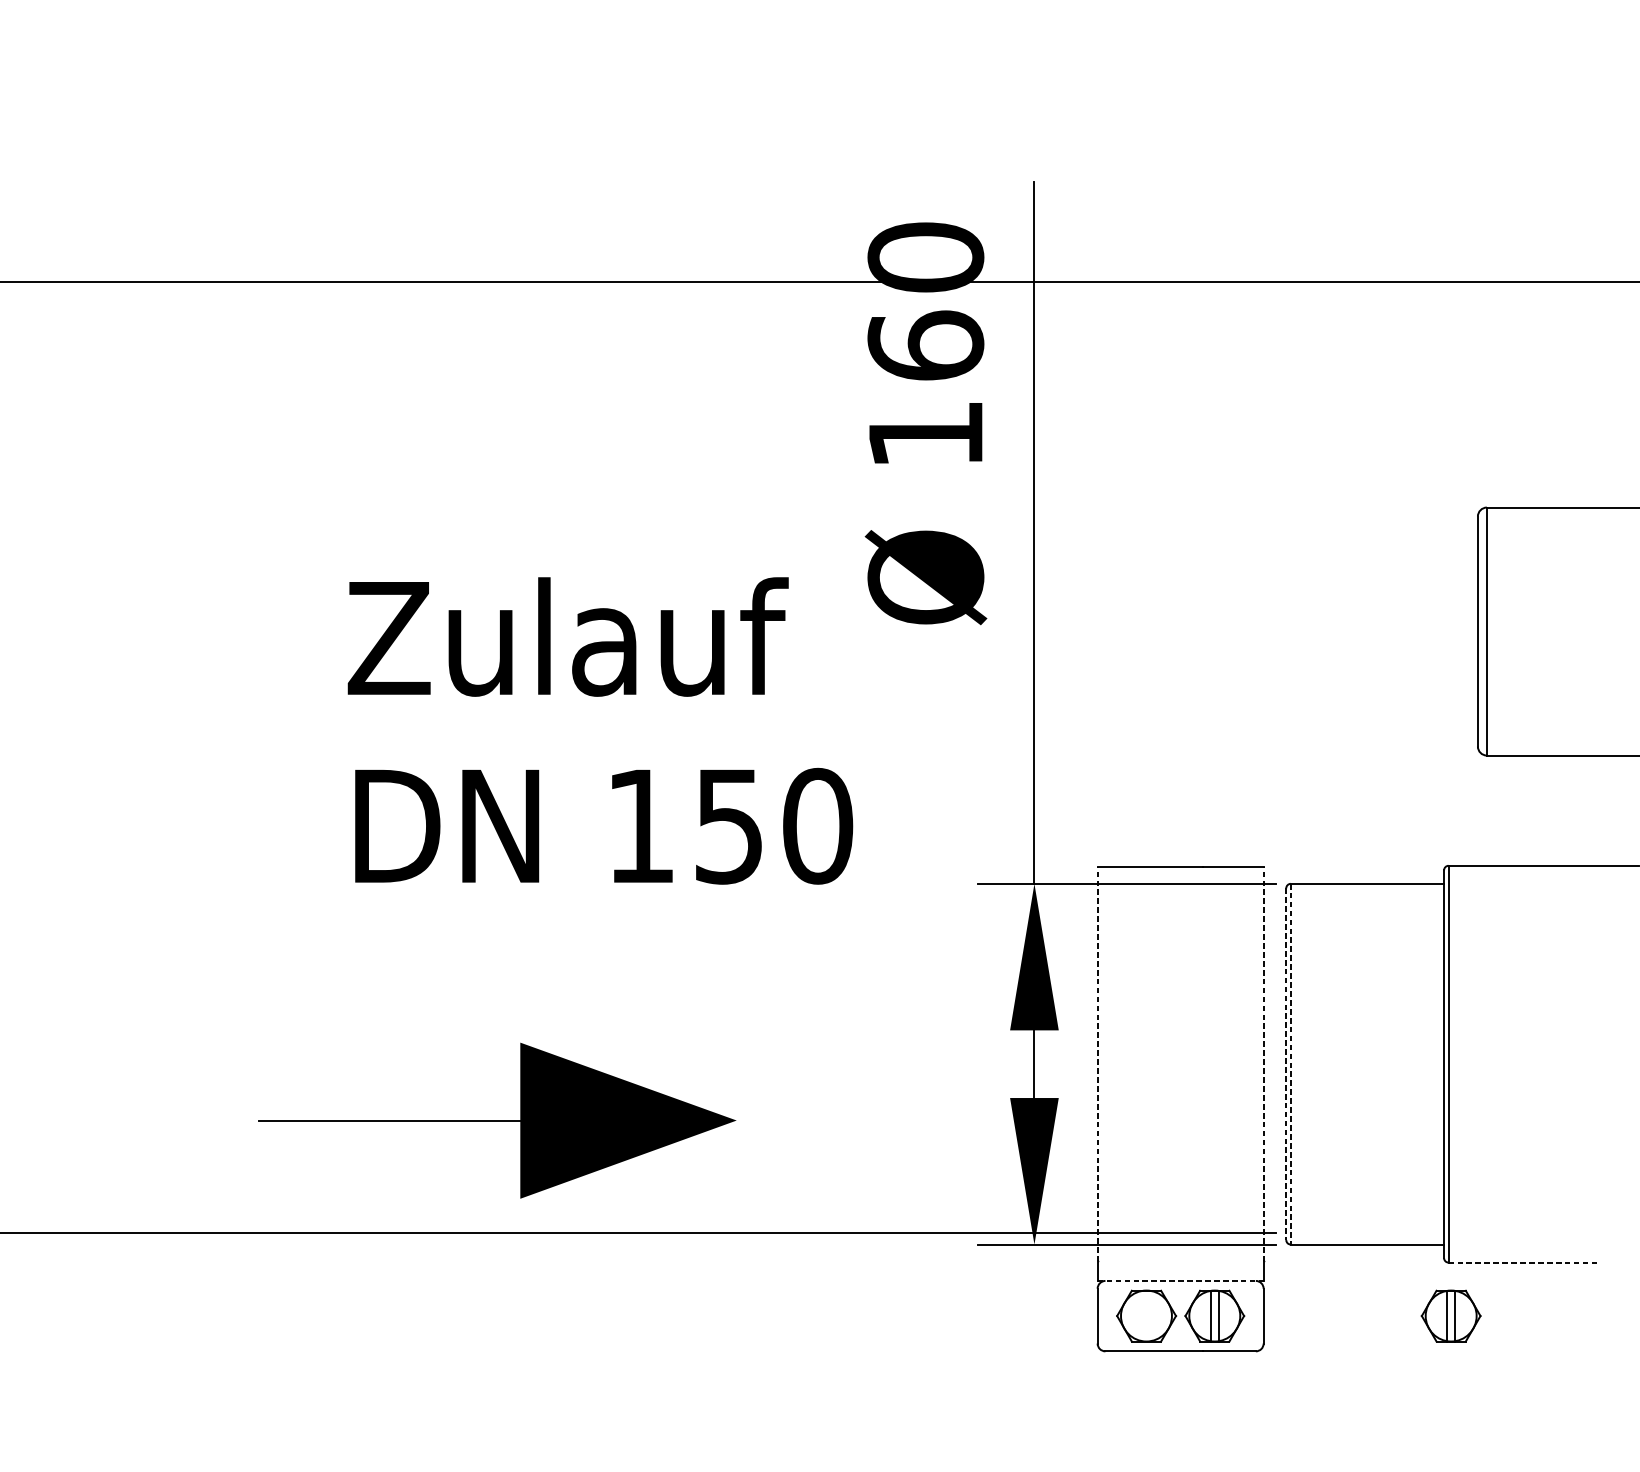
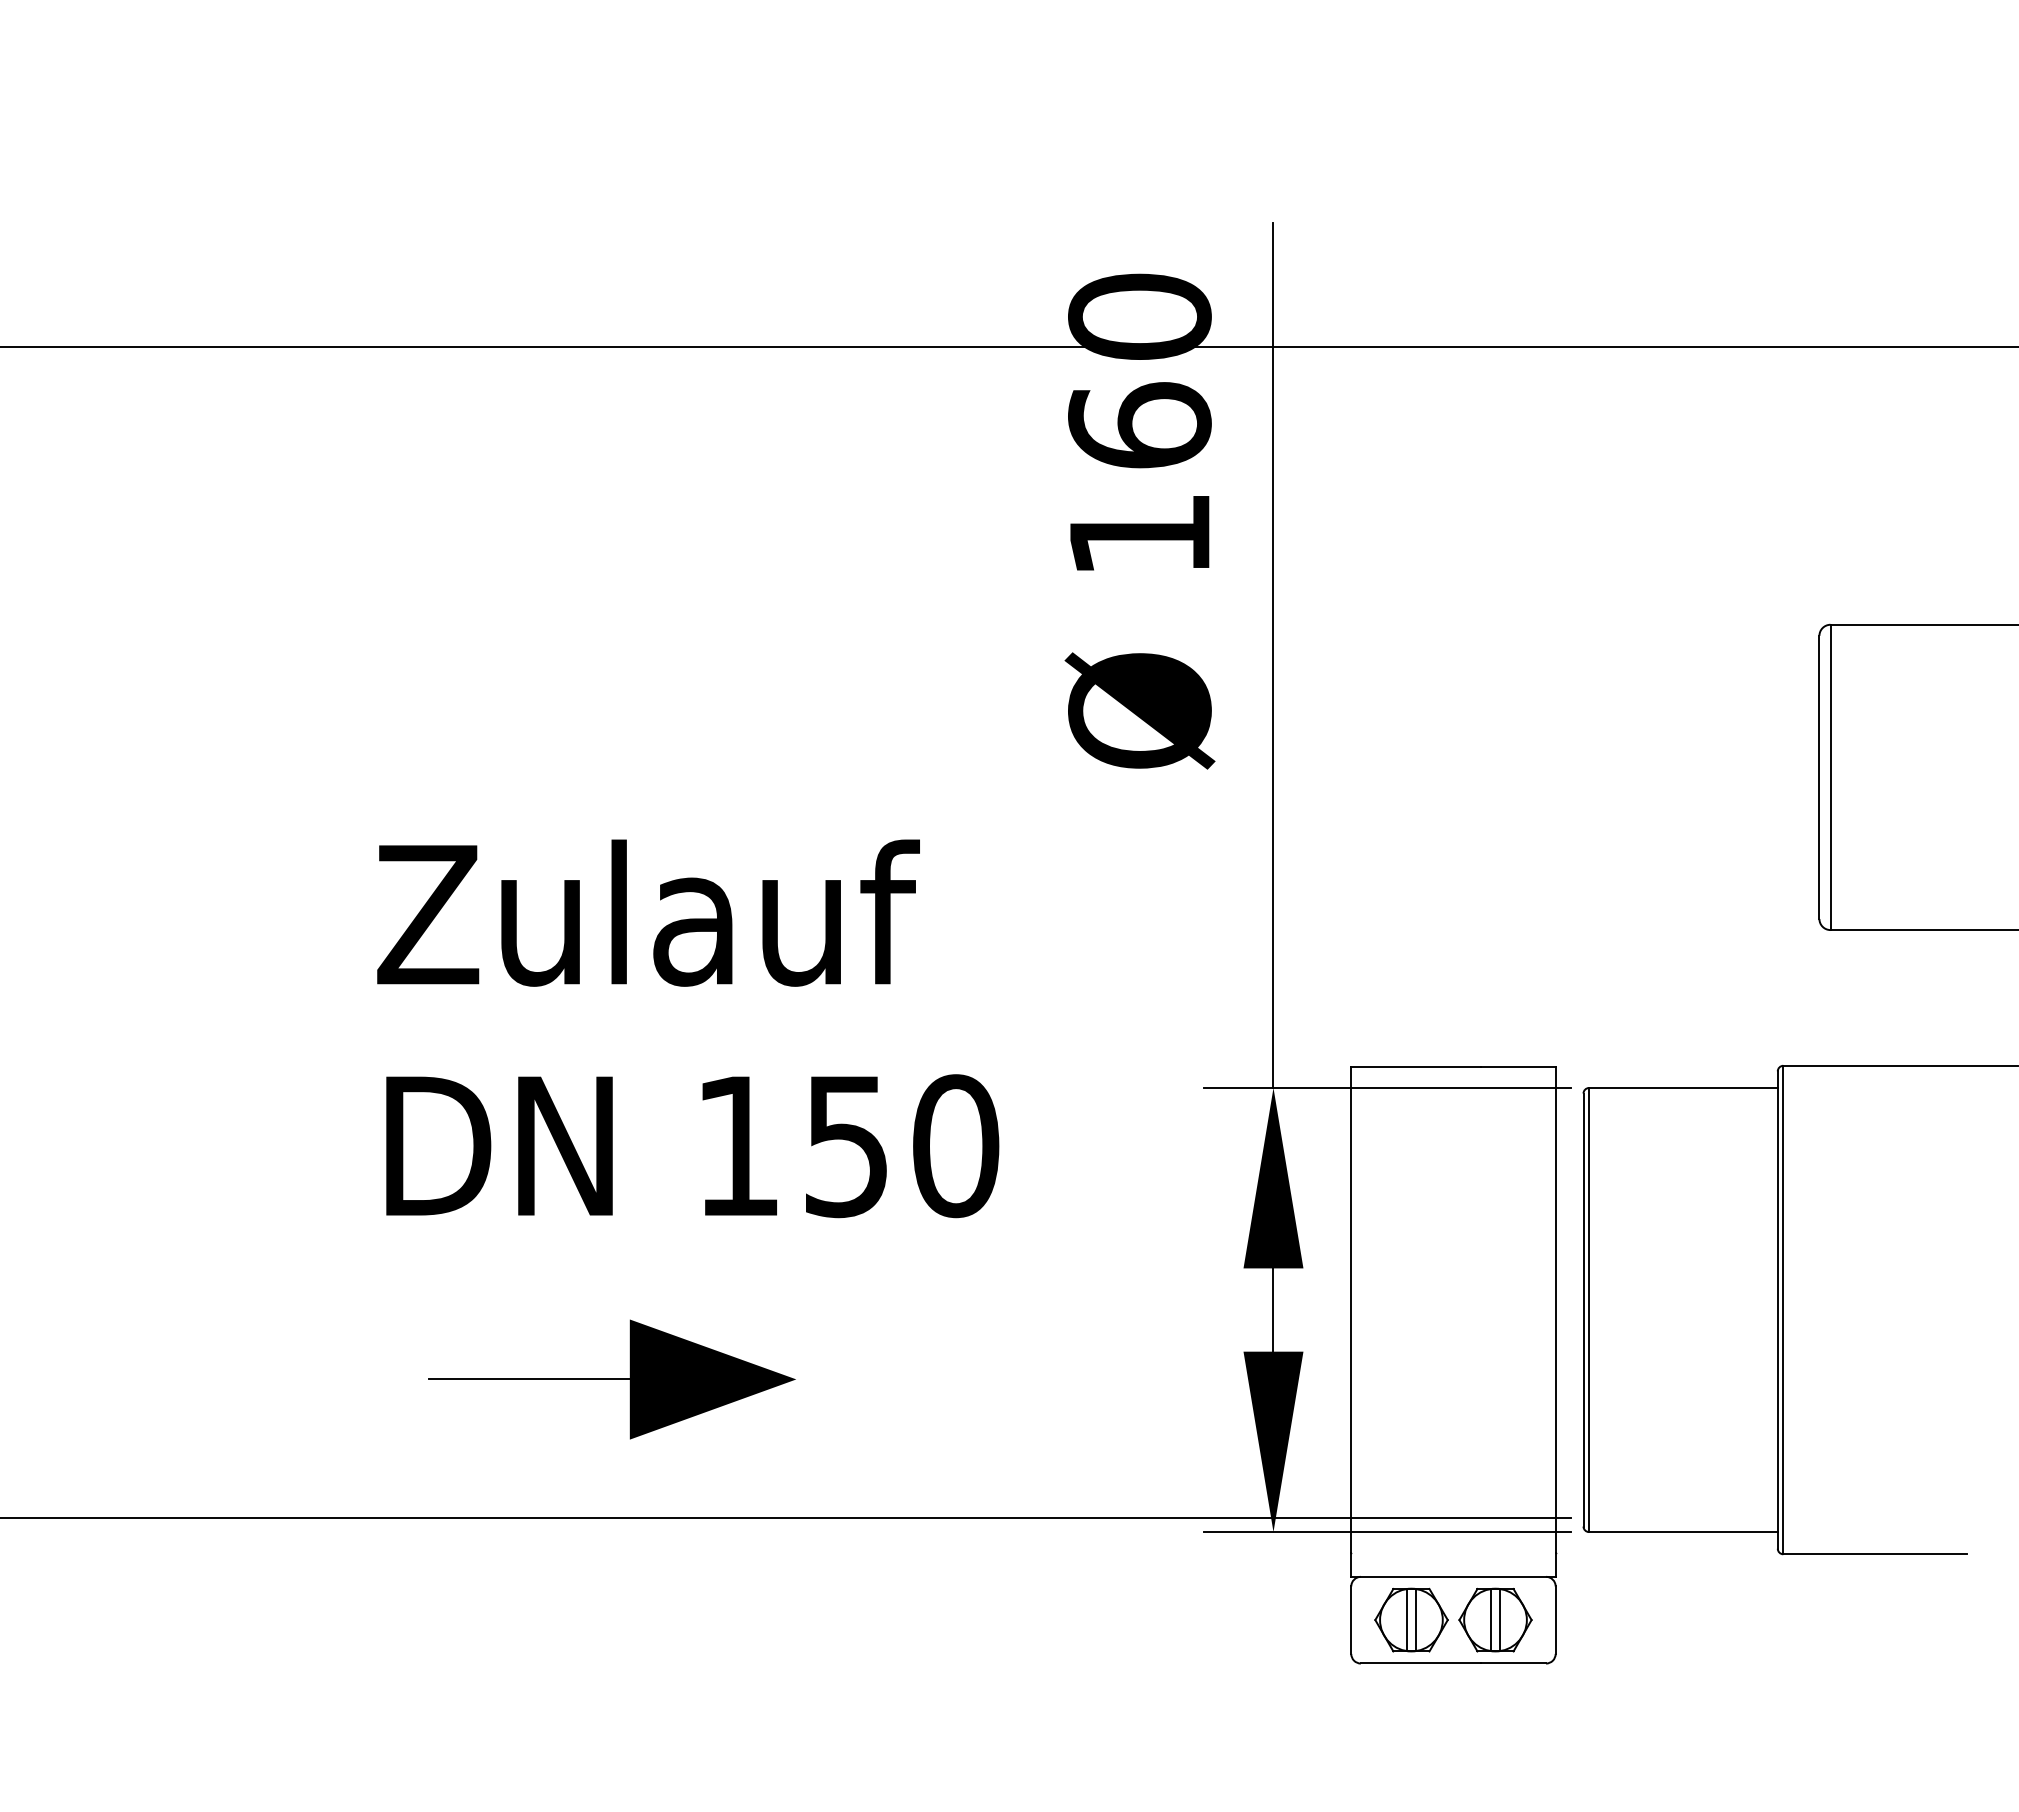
text: (600, 730) -> (688, 1028), moved
line: (1097, 1064) -> (1351, 1310), dashed -> solid
line: (1263, 1064) -> (1555, 1310), dashed -> solid
line: (1286, 1064) -> (1583, 1310), dashed -> solid
line: (1291, 1064) -> (1589, 1310), dashed -> solid
part: (496, 1120) -> (611, 1379), size x0.62
line: (1523, 1262) -> (1875, 1554), dashed -> solid
line: (1181, 1280) -> (1454, 1576), dashed -> solid
line: (1142, 1315) -> (1406, 1619), added
line: (1150, 1315) -> (1416, 1619), added
part: (1451, 1315) -> (1786, 1619), removed

